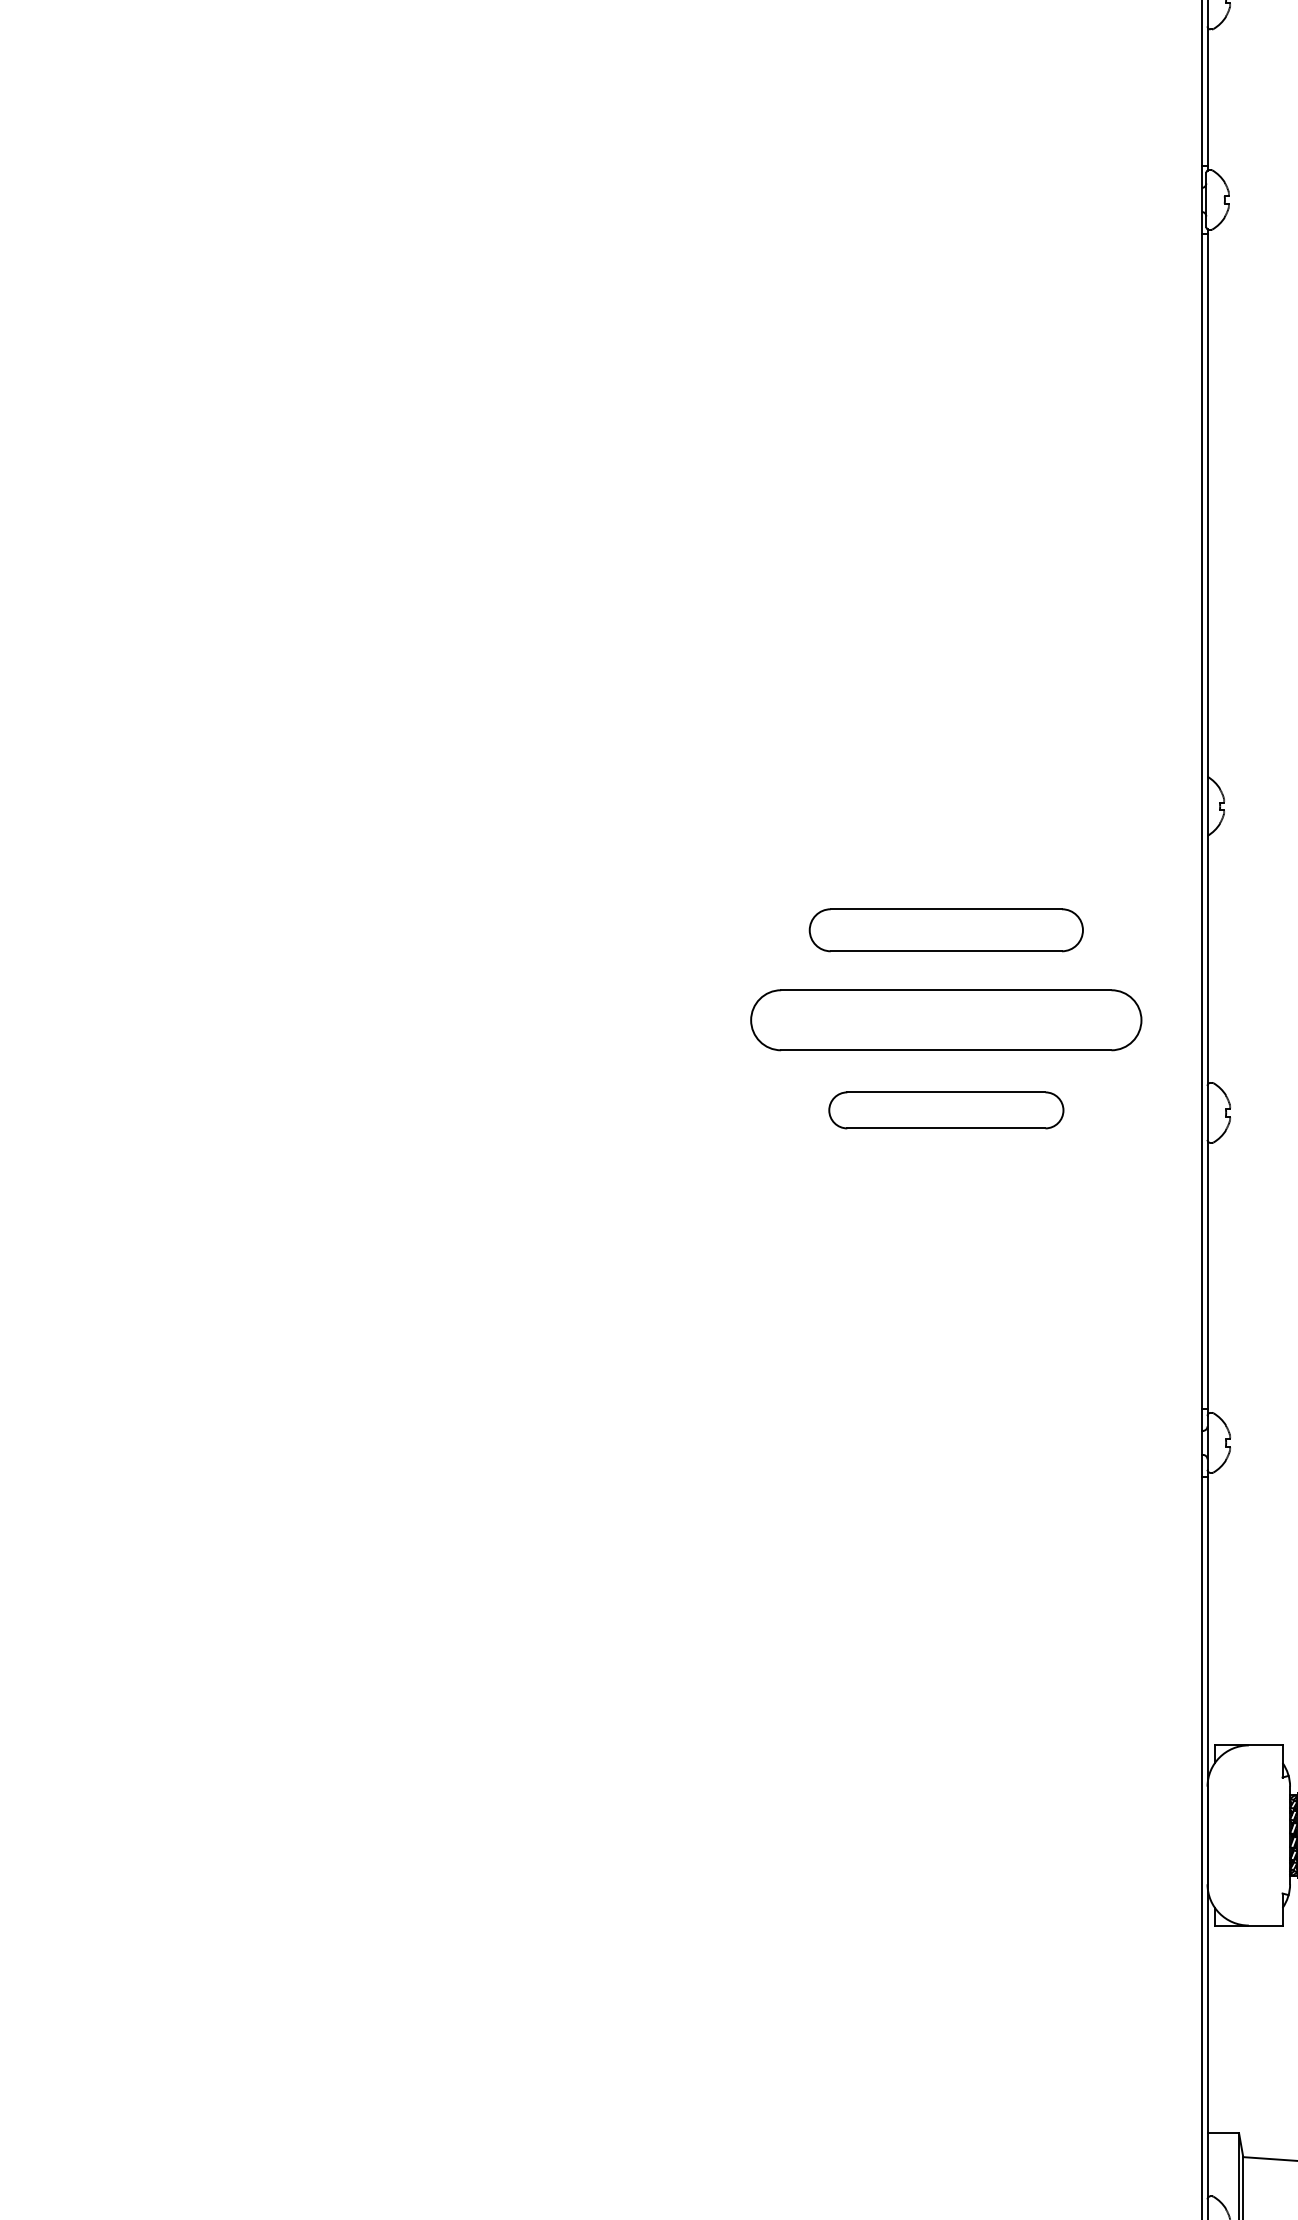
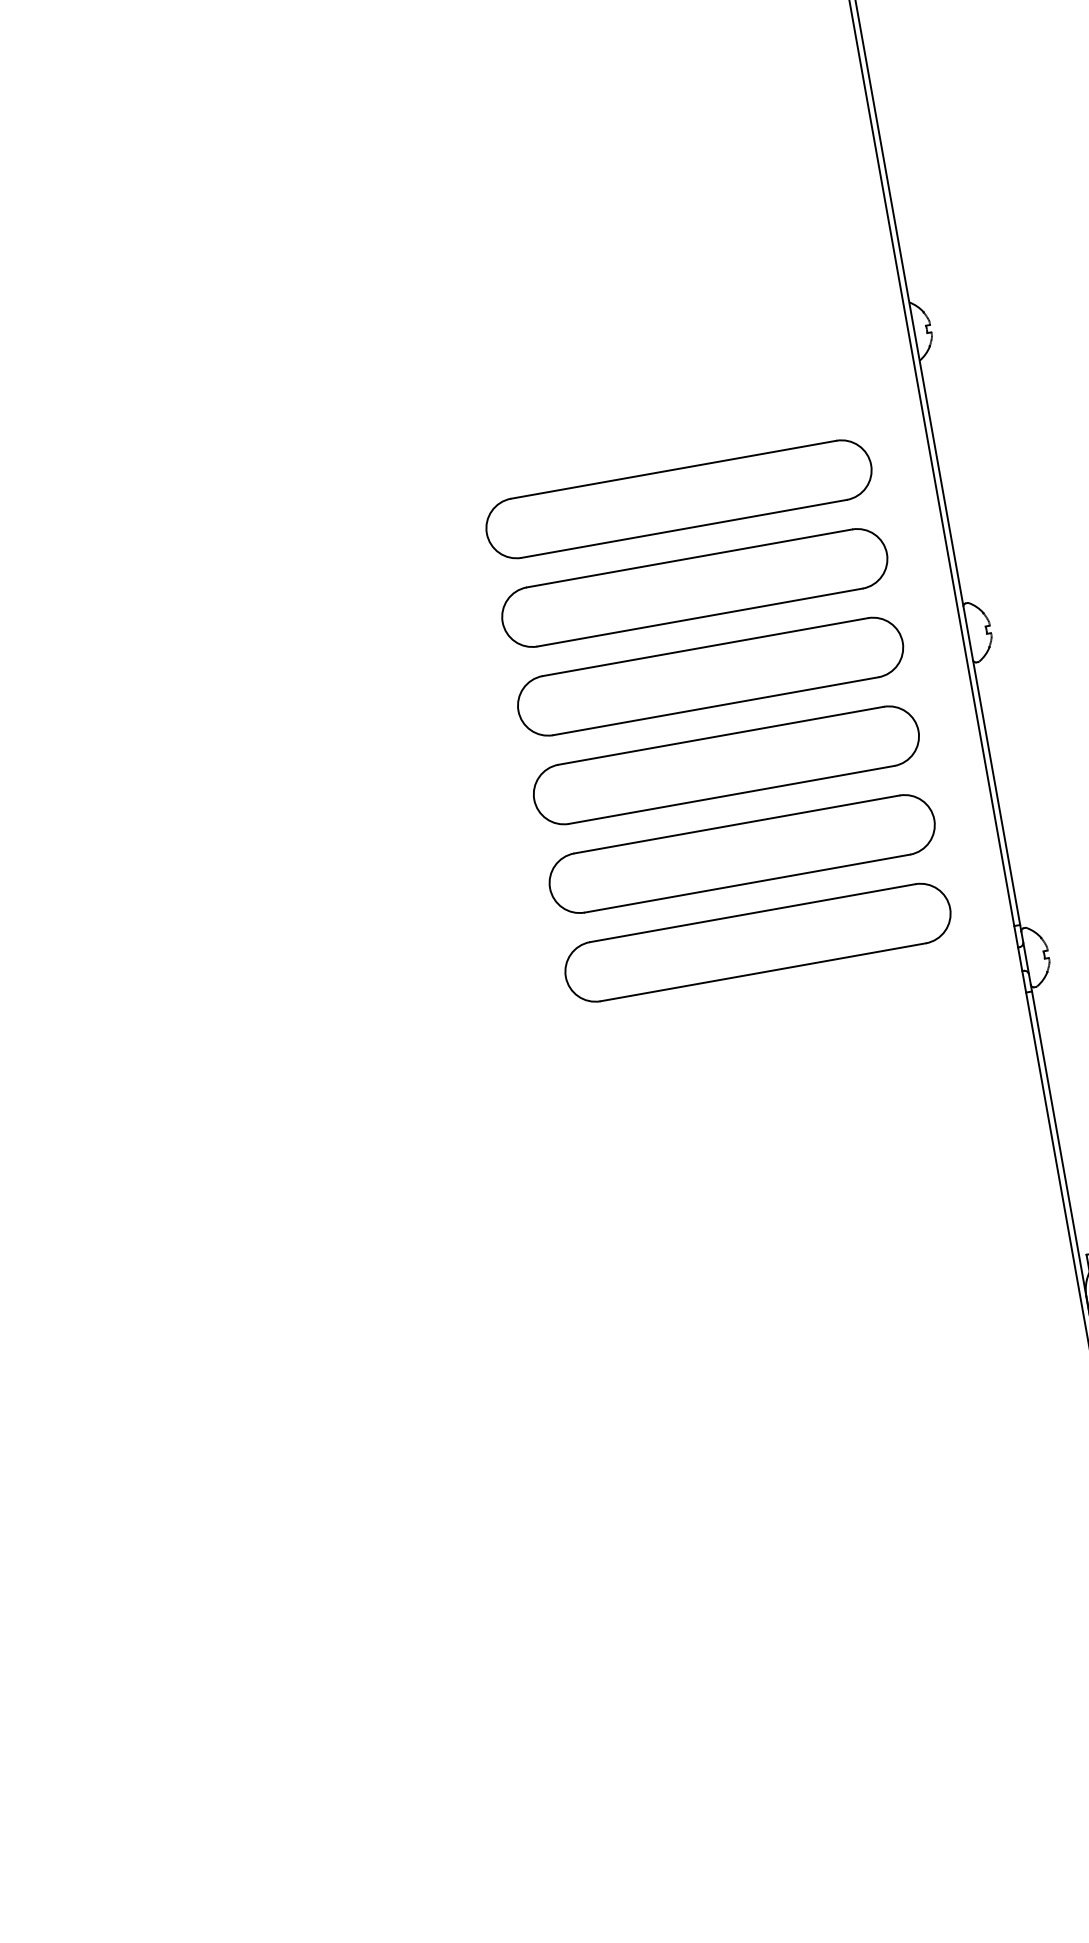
part: (946, 930) -> (679, 499), size x1.43
part: (946, 1110) -> (710, 676), size x1.67
part: (946, 1200) -> (726, 765), added
part: (946, 1290) -> (742, 854), added
part: (946, 1380) -> (758, 942), added

